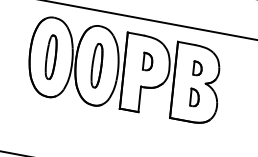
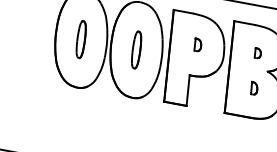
part: (50, 56) -> (80, 38), size x0.7
part: (147, 61) -> (197, 44), size x0.6
part: (96, 65) -> (135, 49), size x0.7
part: (197, 68) -> (257, 53), size x0.6
part: (194, 97) -> (254, 88), size x0.6

